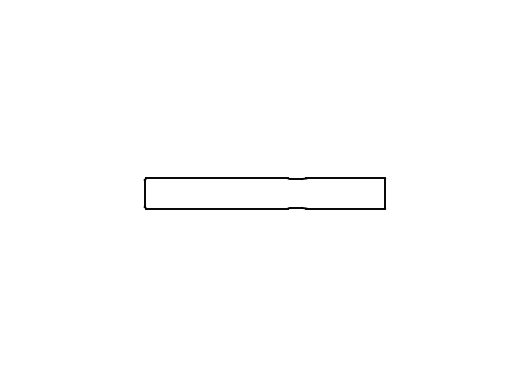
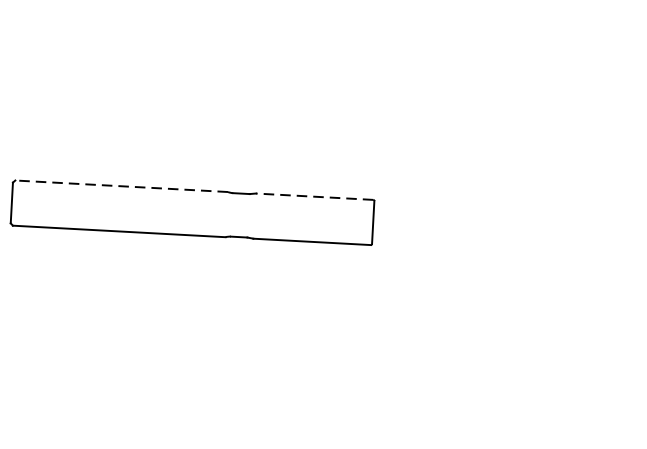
line: (216, 178) -> (120, 186), solid -> dashed
line: (344, 178) -> (313, 196), solid -> dashed

